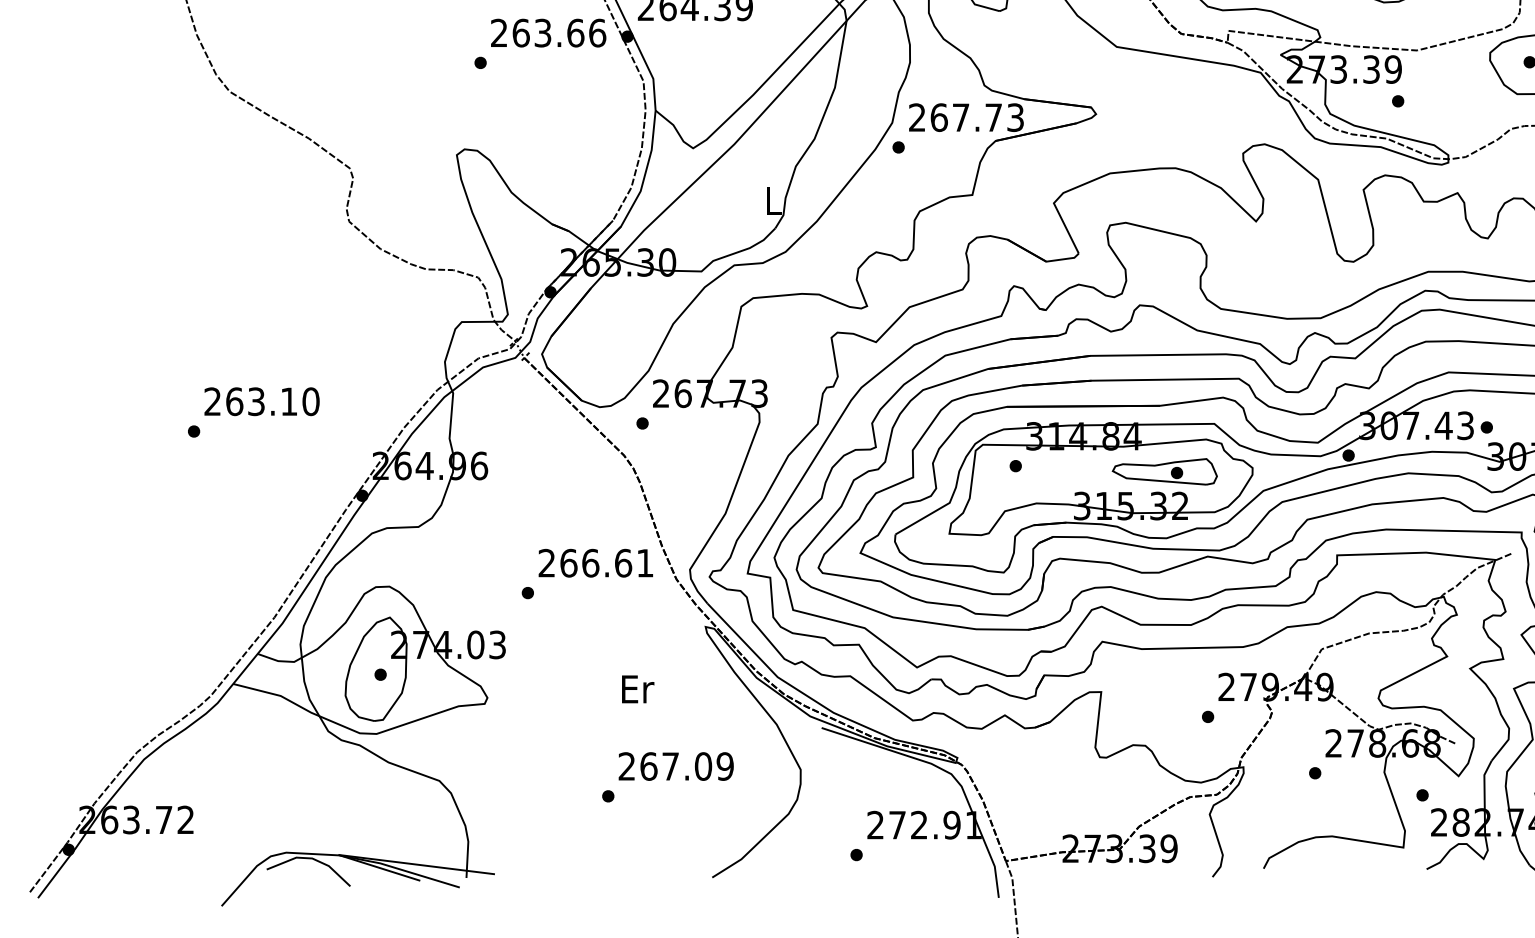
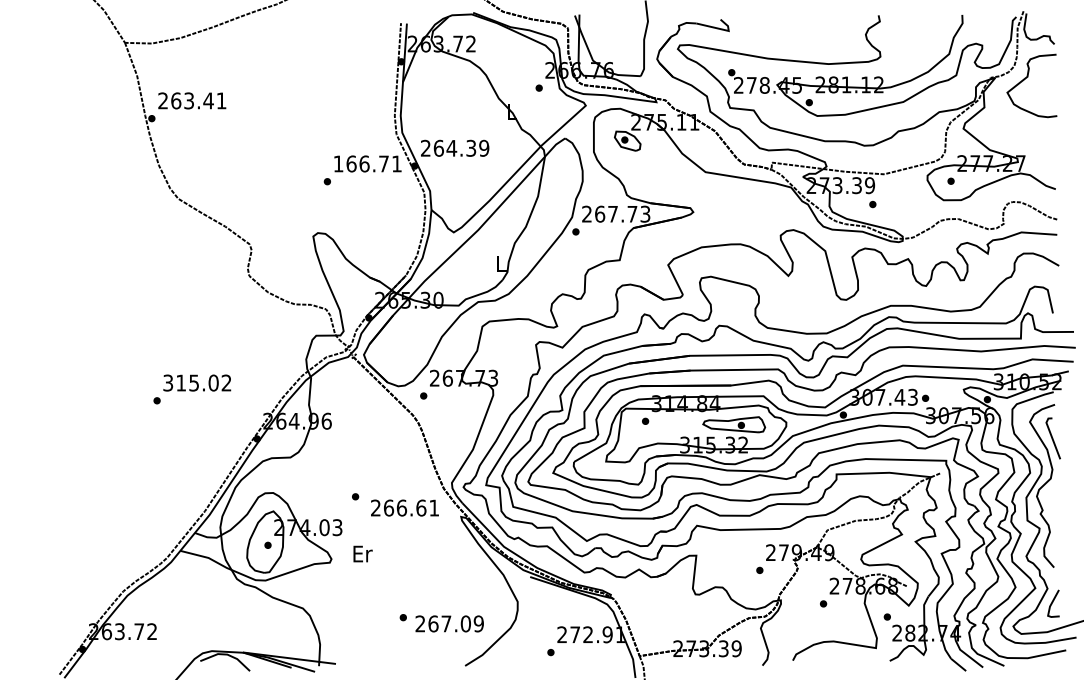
text: (547, 32) -> (367, 163), 263.66 -> 166.71
text: (262, 400) -> (197, 382), 263.10 -> 315.02
text: (595, 562) -> (404, 507), moved
text: (637, 688) -> (362, 553), moved
text: (675, 765) -> (449, 623), moved

